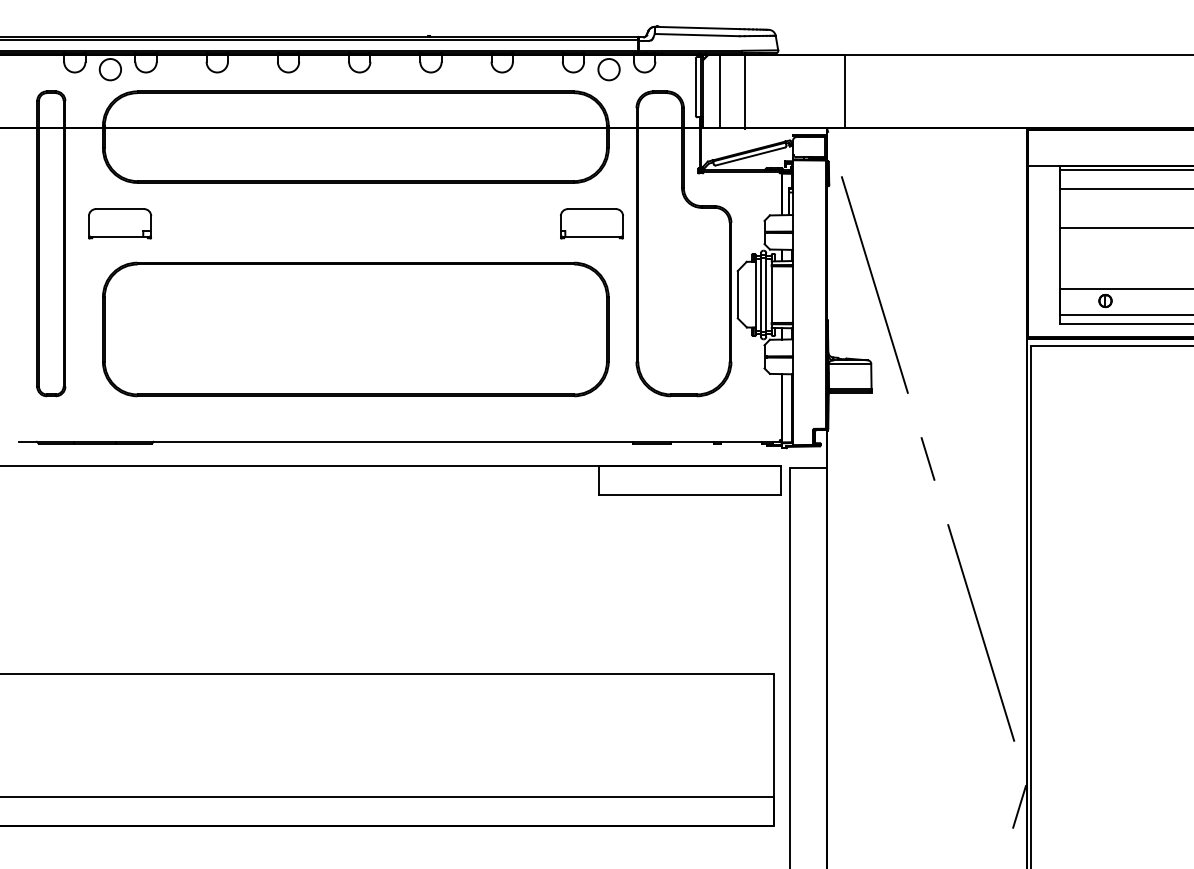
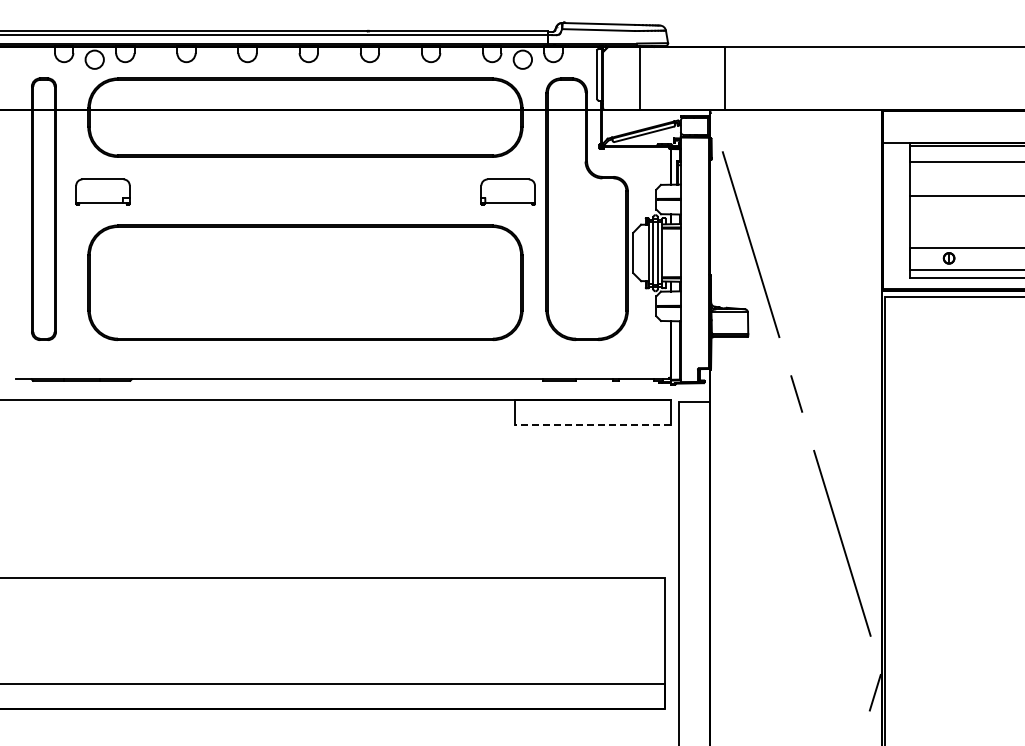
line: (719, 91) -> (617, 78), removed
line: (690, 495) -> (592, 425), solid -> dashed

